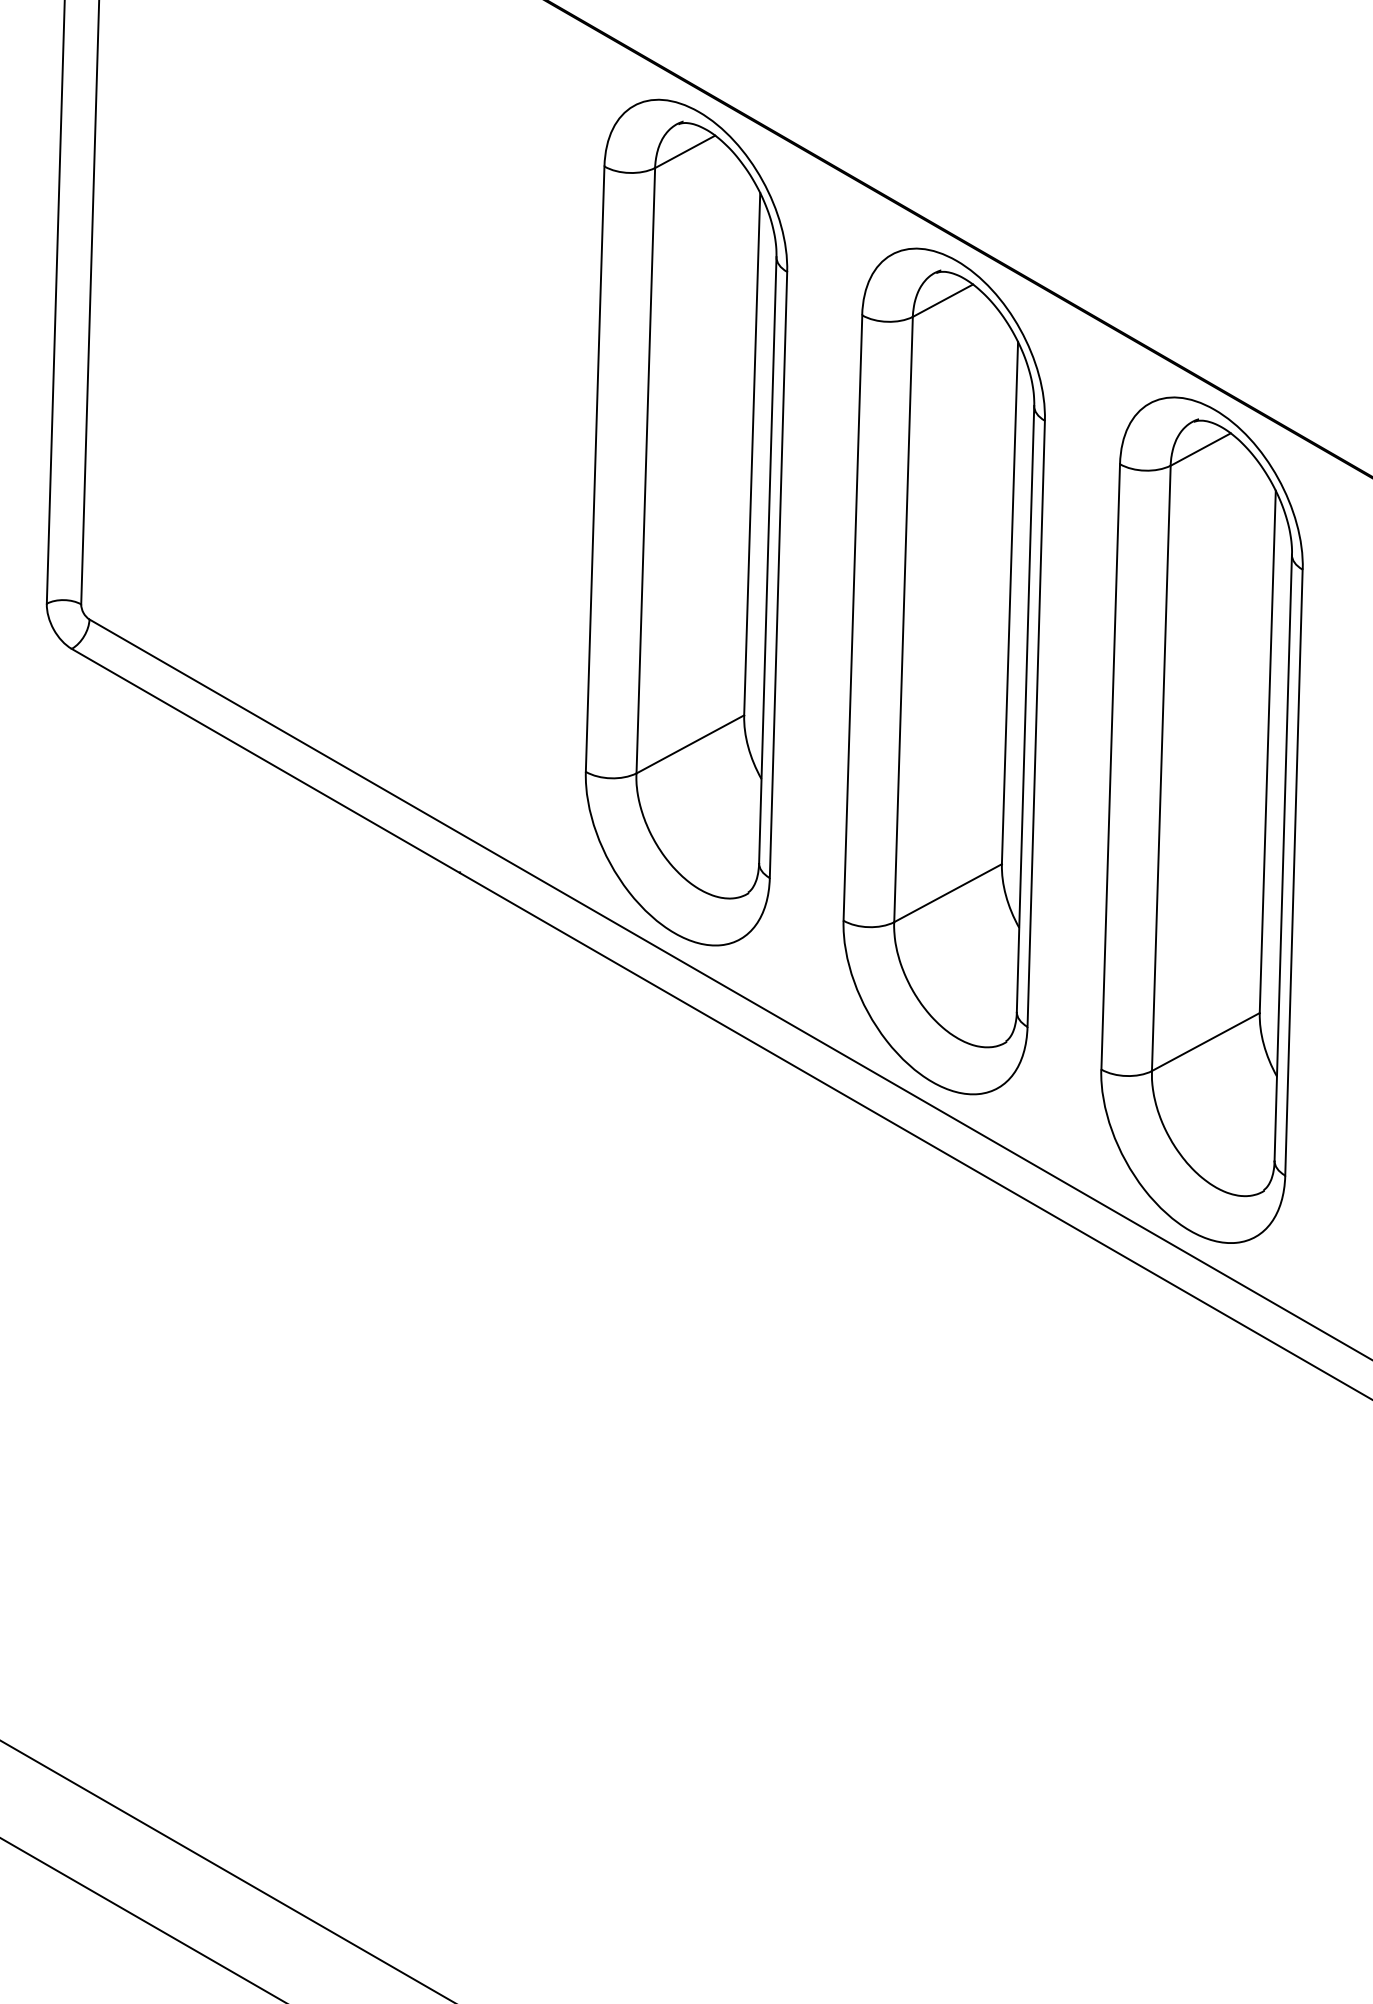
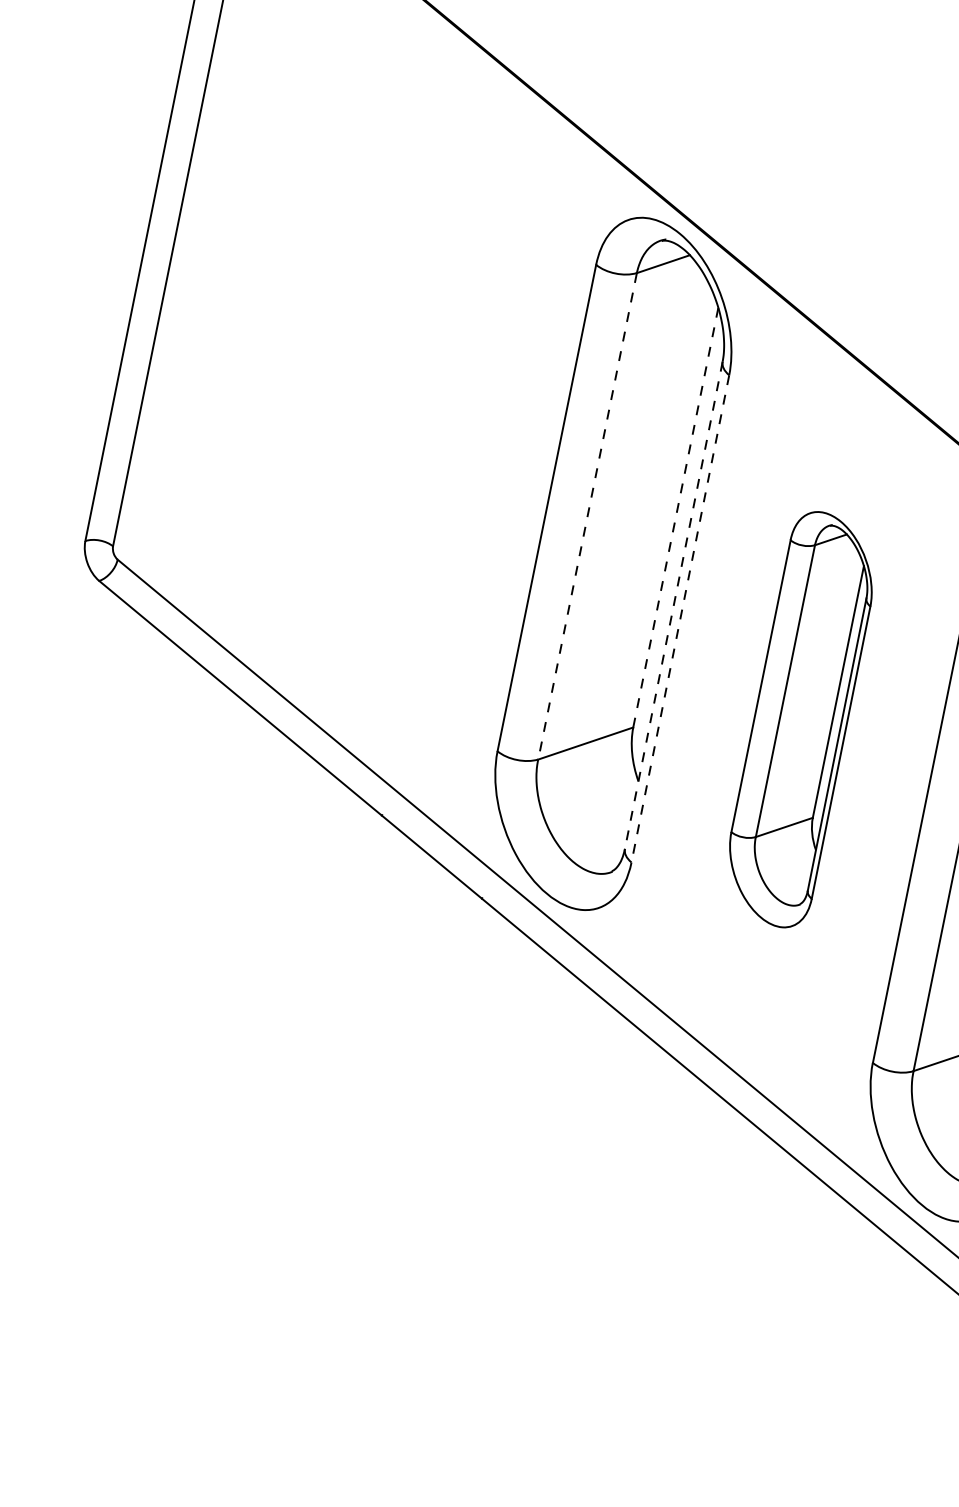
line: (752, 453) -> (676, 517), solid -> dashed
line: (645, 470) -> (587, 516), solid -> dashed
line: (767, 560) -> (673, 605), solid -> dashed
line: (778, 575) -> (680, 619), solid -> dashed
part: (943, 671) -> (800, 719), size x0.6

